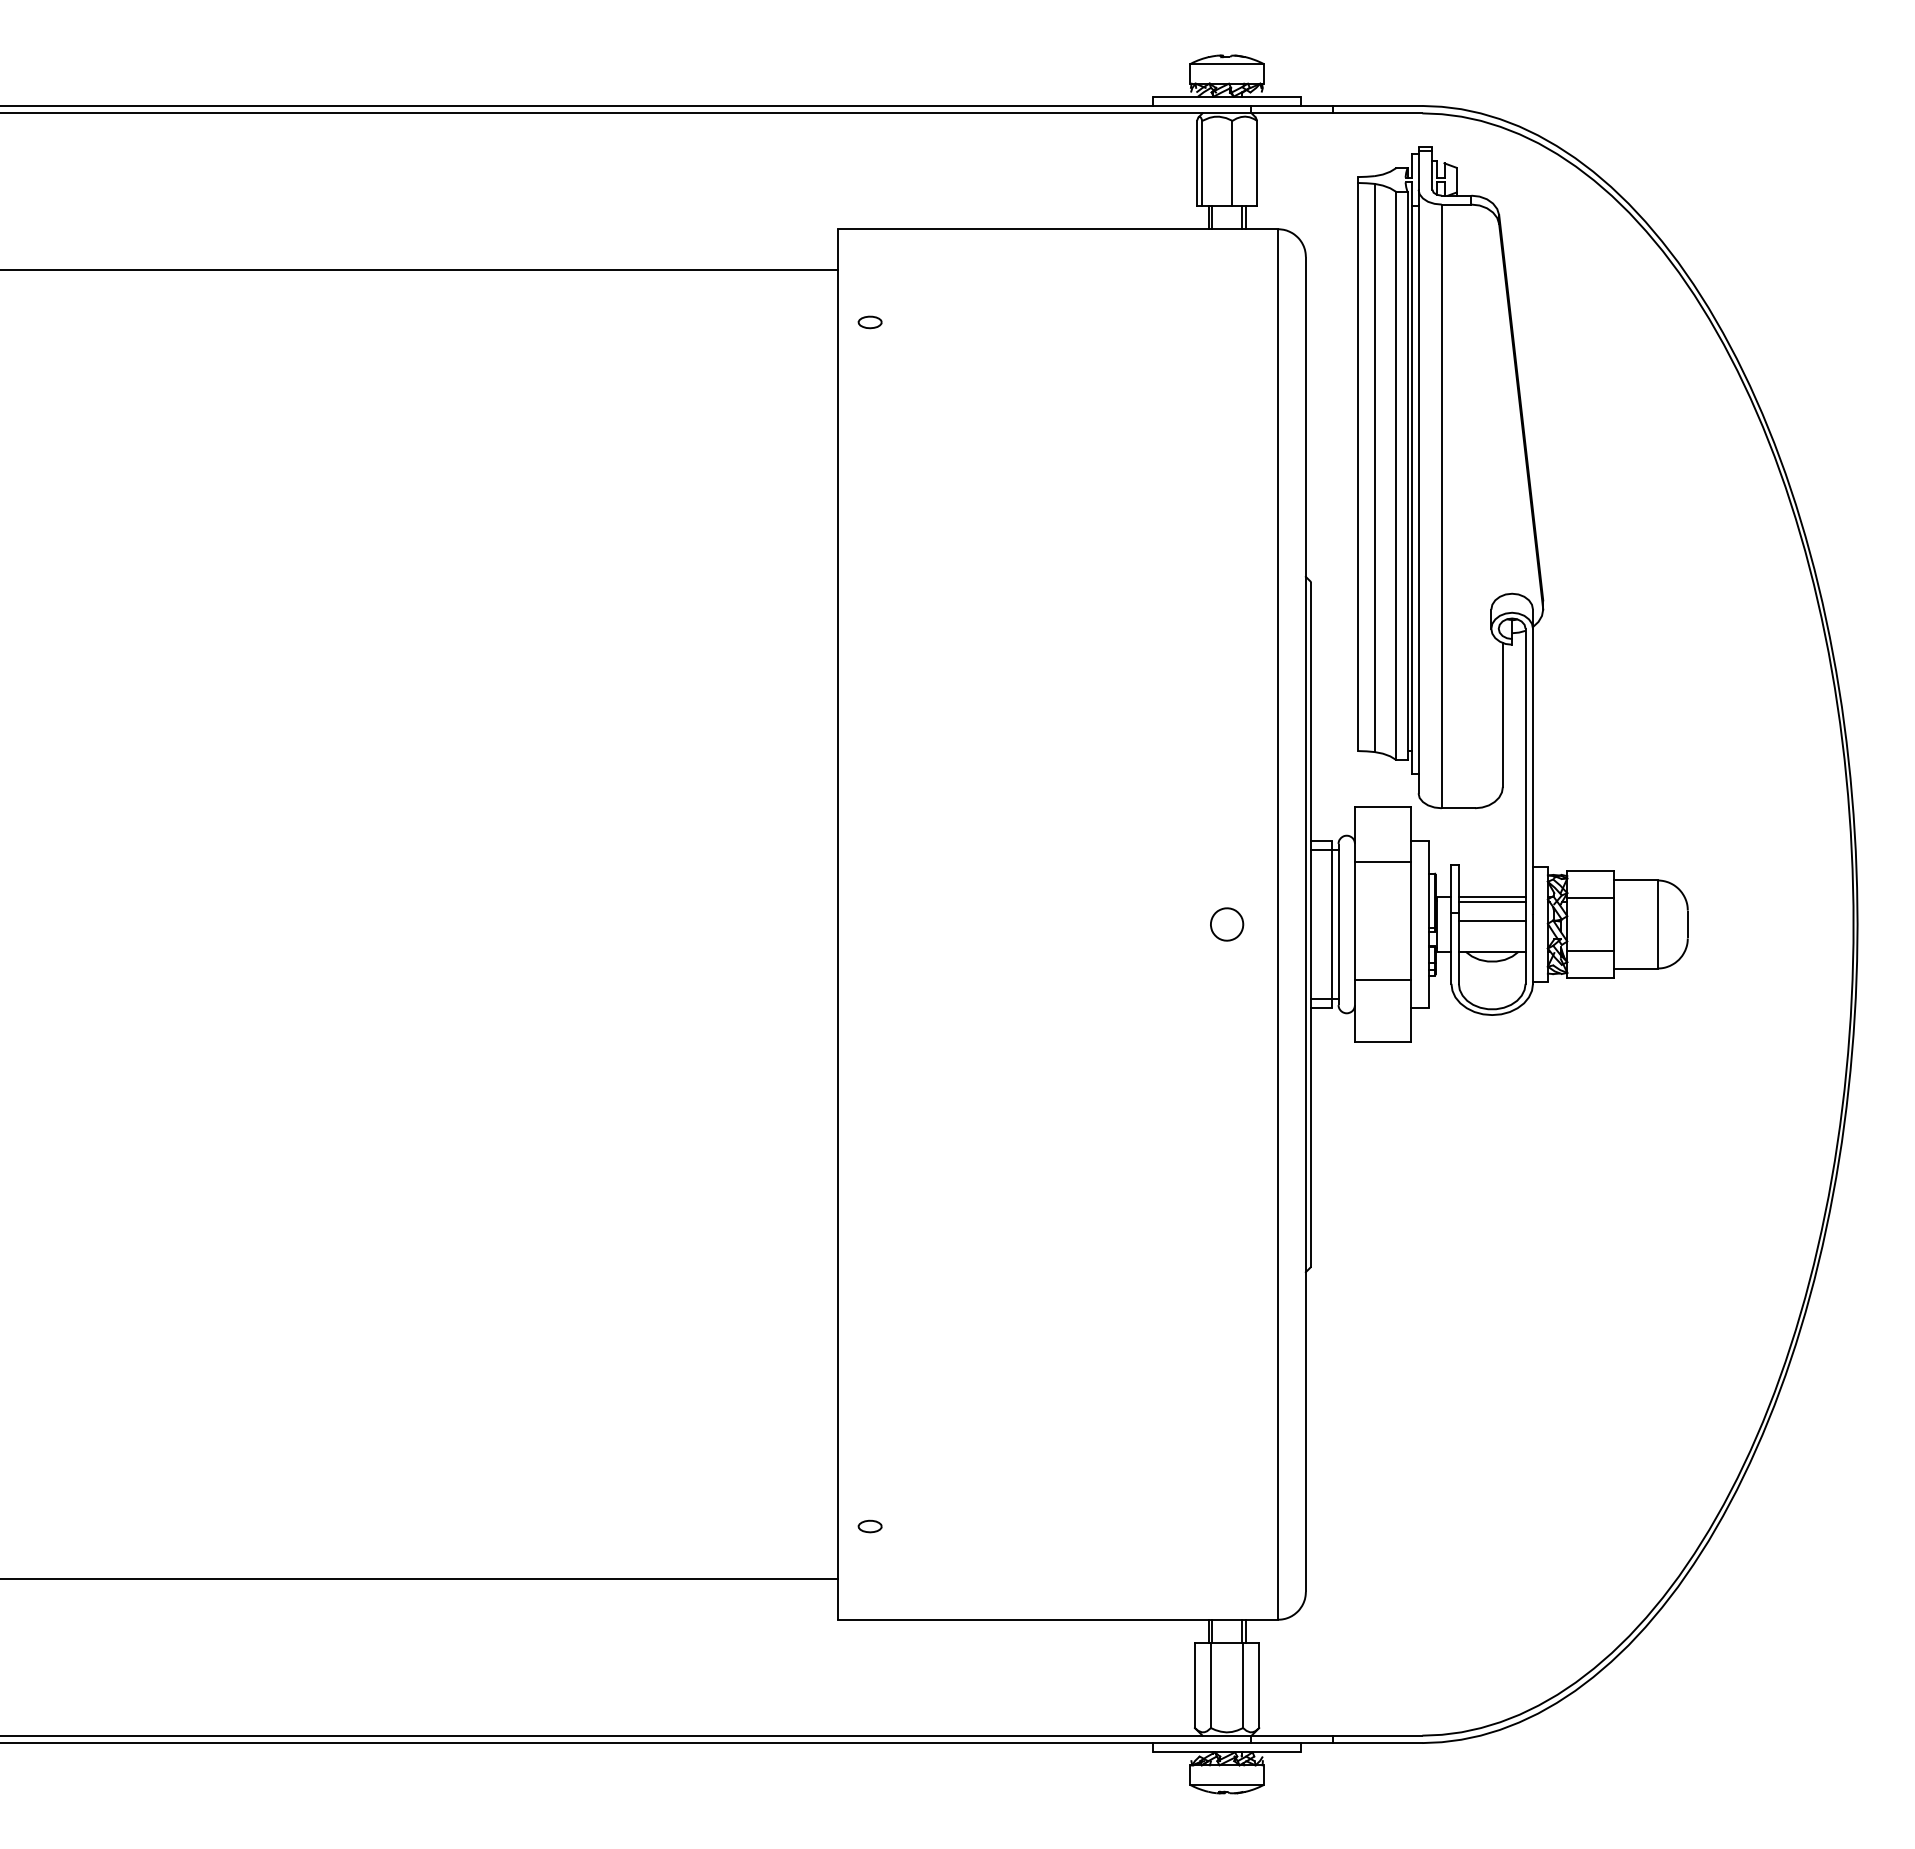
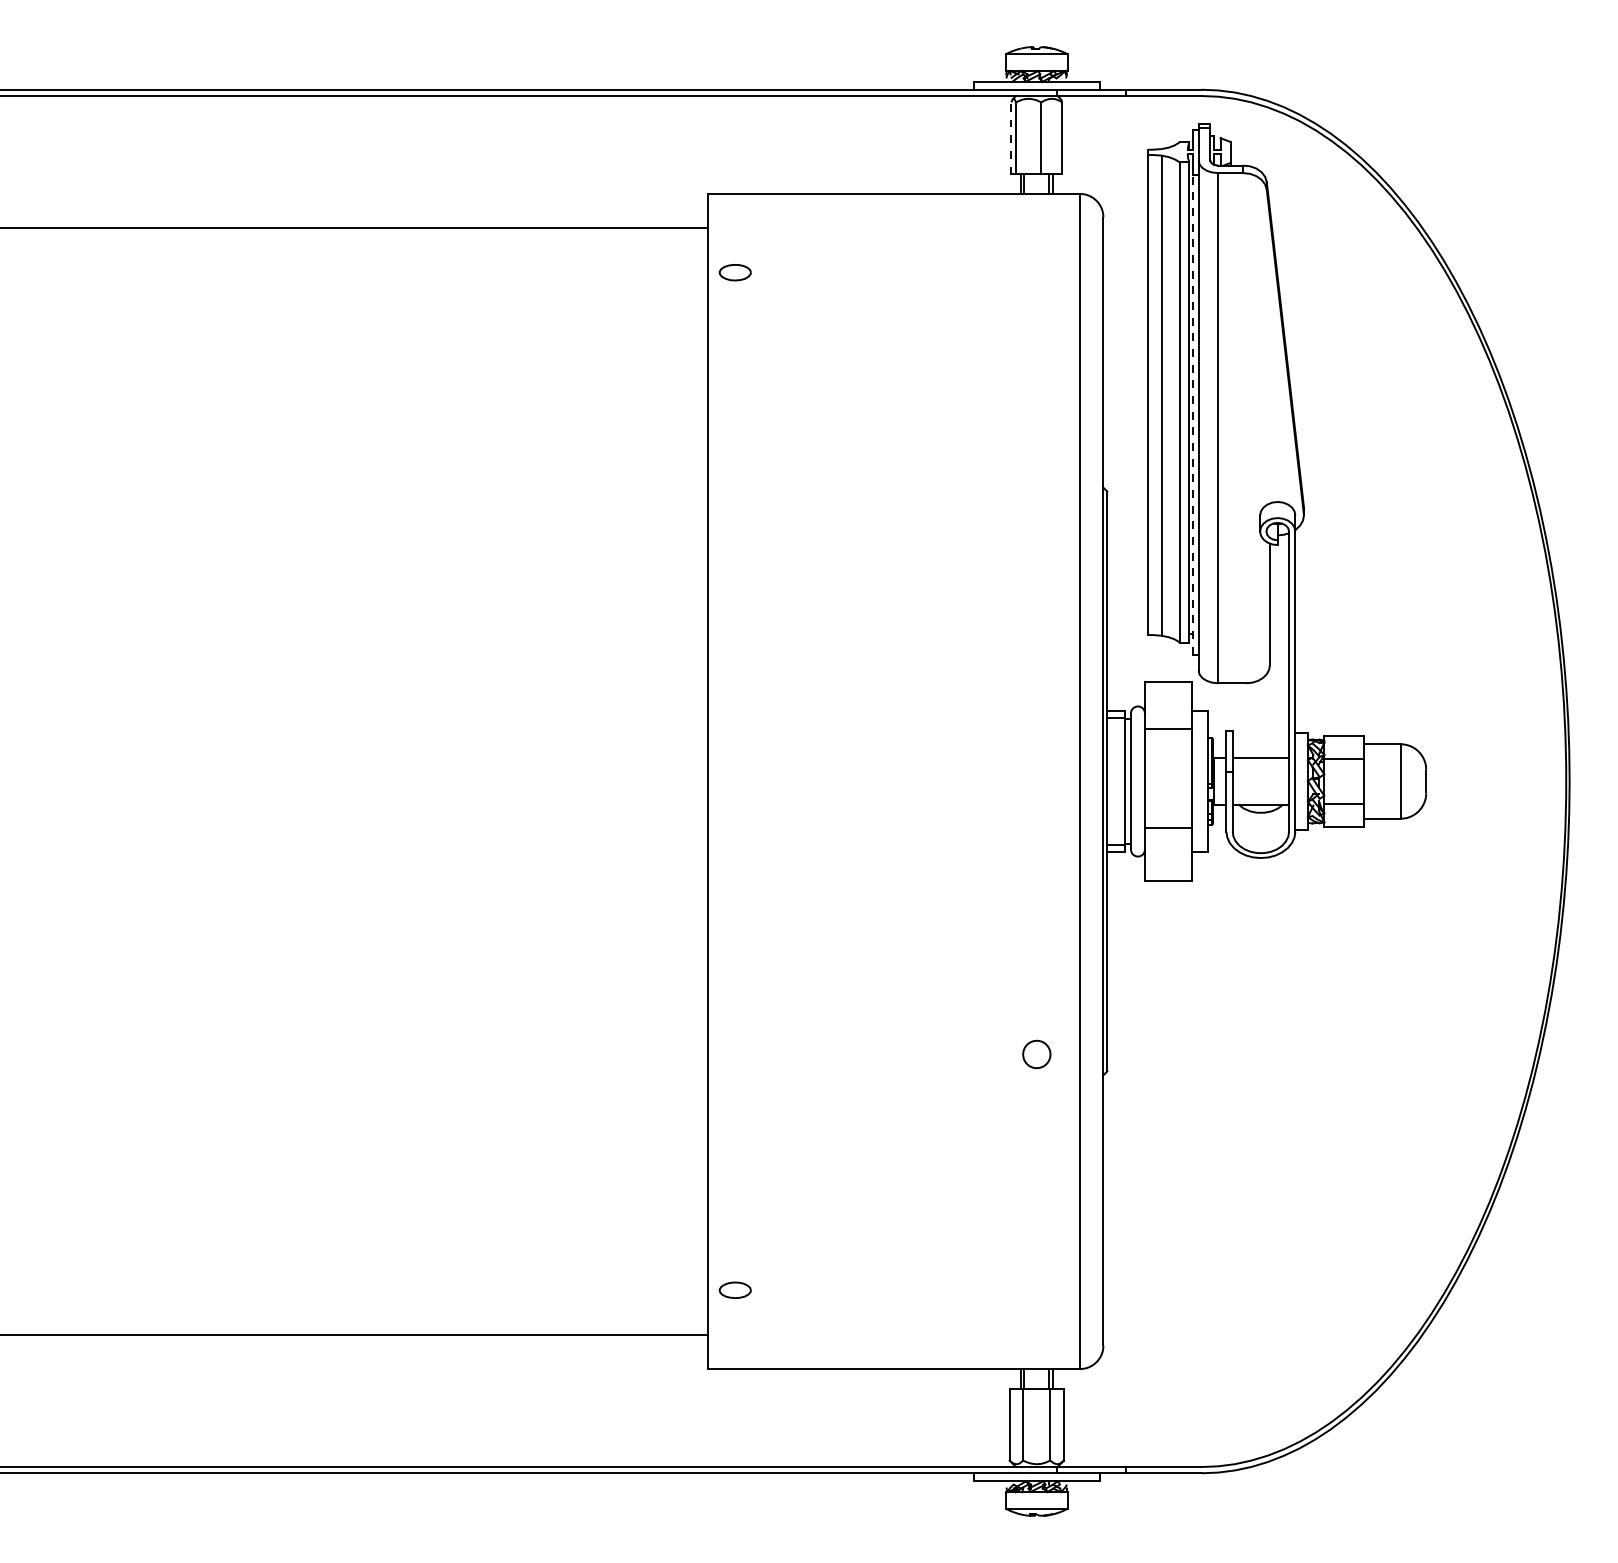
line: (1196, 163) -> (1010, 138), solid -> dashed
part: (869, 322) -> (734, 272), size x1.6
line: (1412, 489) -> (1193, 413), solid -> dashed
line: (1491, 901) -> (1260, 762), removed
line: (1491, 921) -> (1260, 778), removed
part: (1227, 924) -> (1037, 1054), moved
part: (869, 1526) -> (734, 1290), size x1.6

